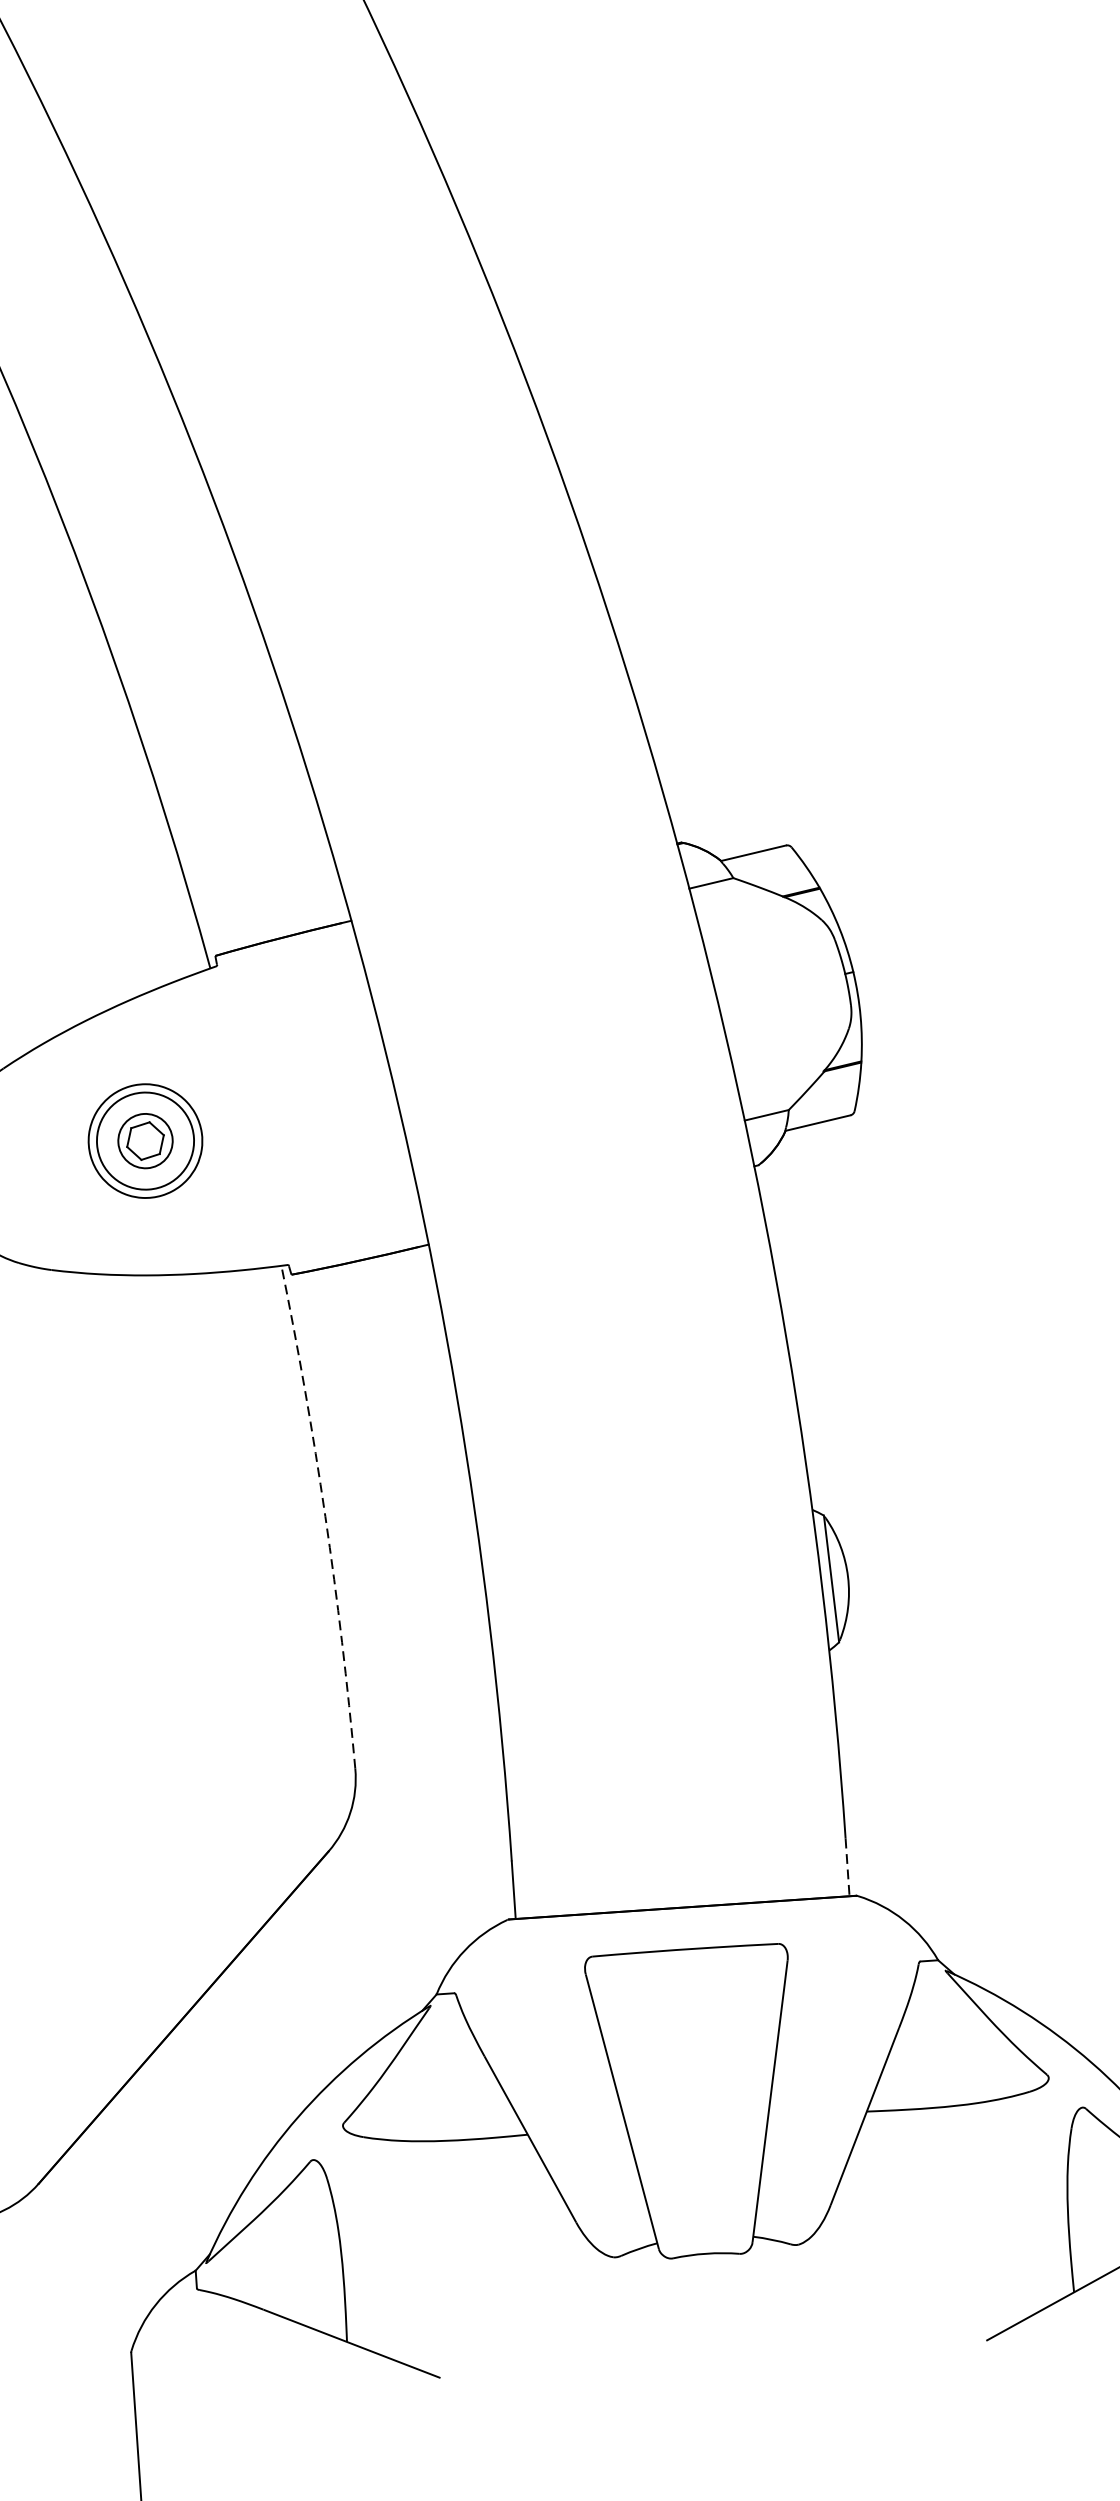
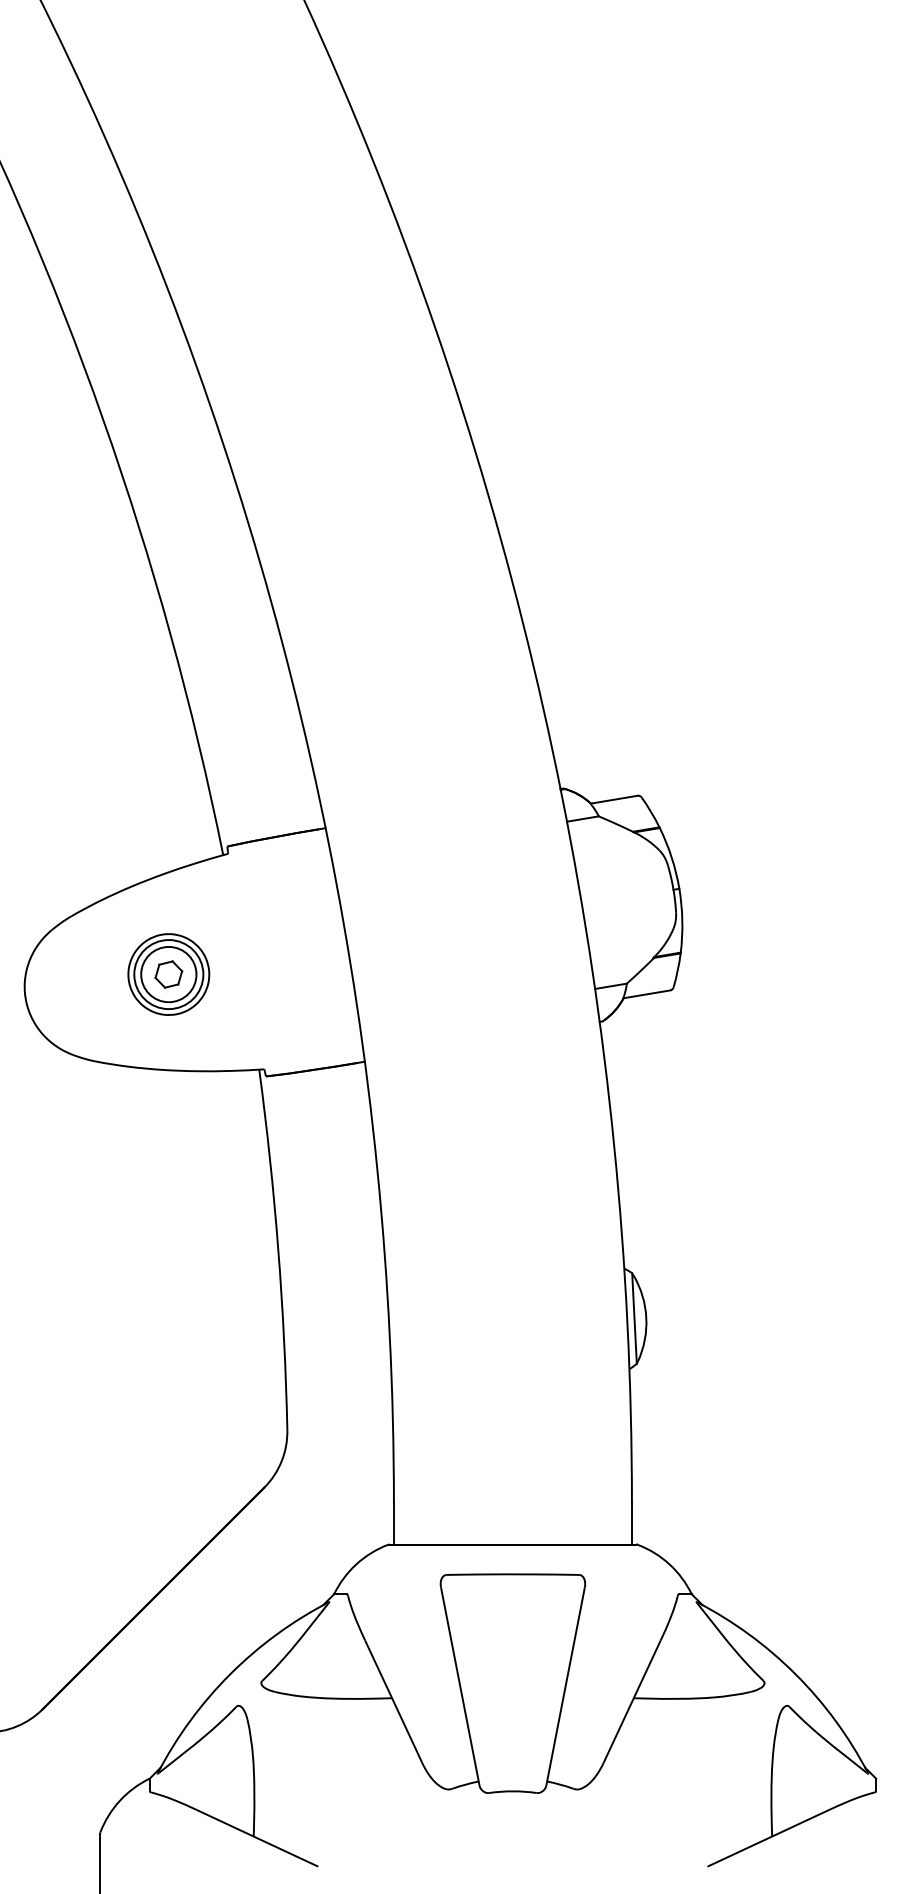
circle: (145, 1141) -> (168, 974), size x1.43
arc: (325, 1516) -> (278, 1249), dashed -> solid
line: (847, 1868) -> (631, 1524), dashed -> solid

